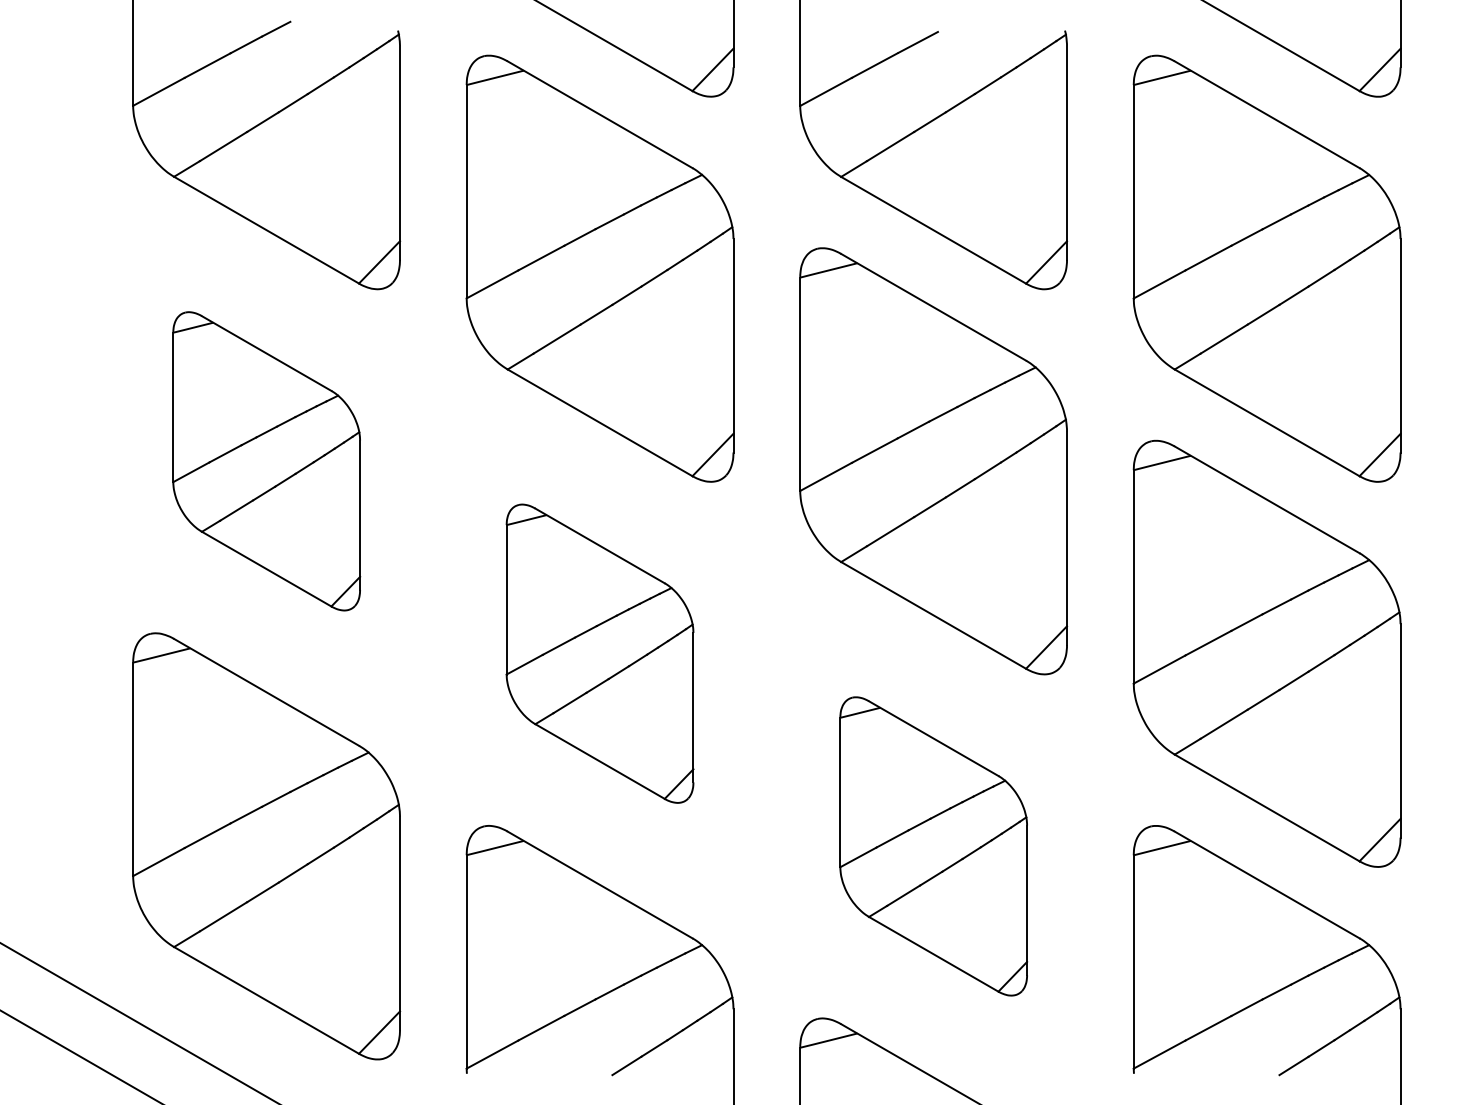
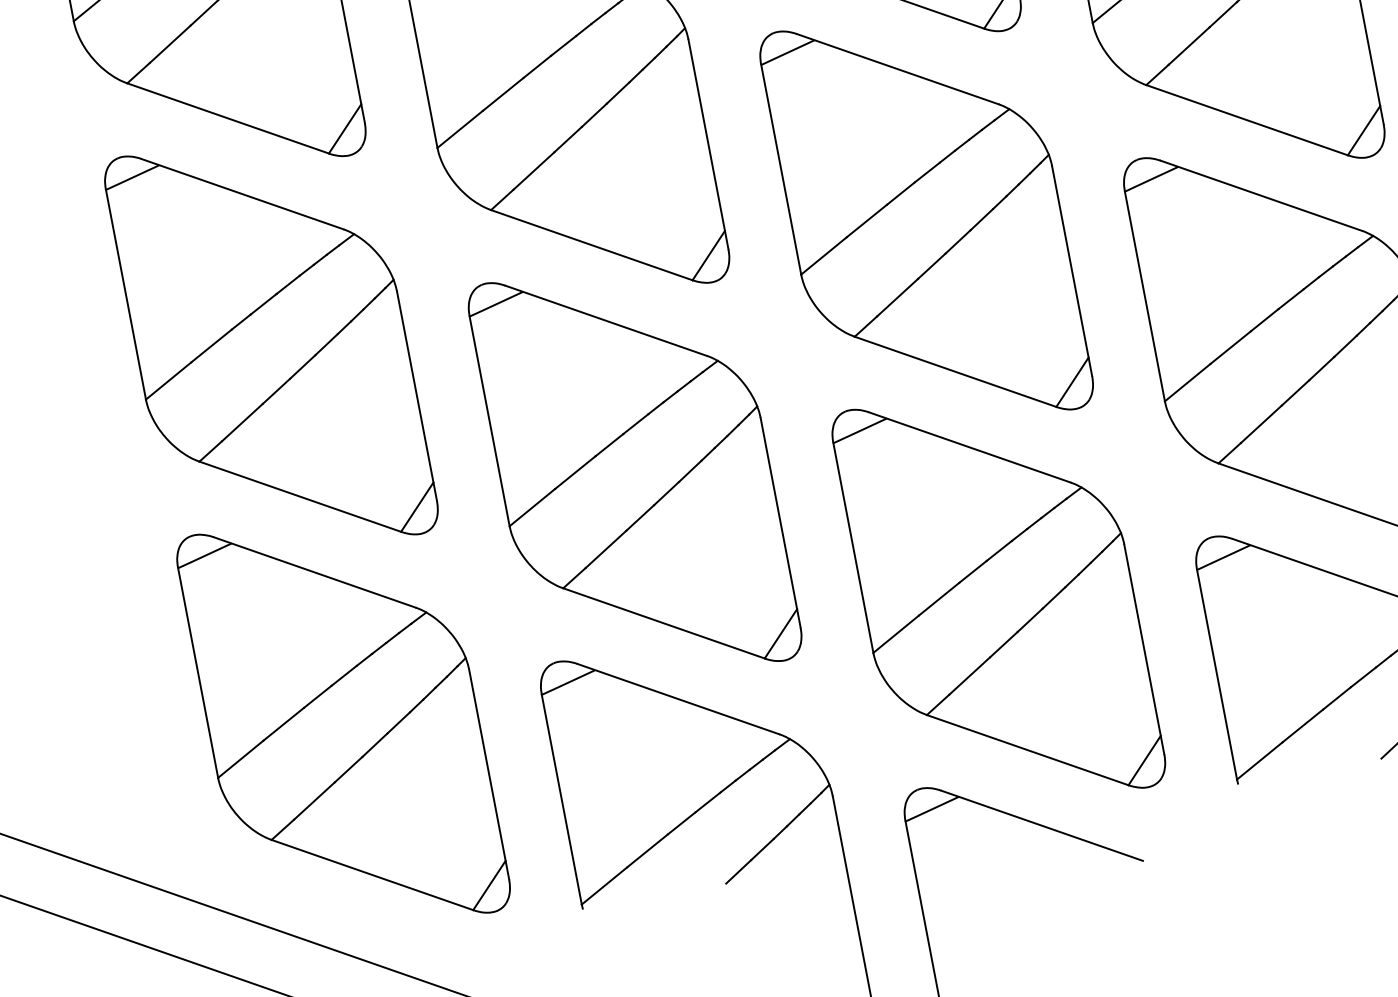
part: (266, 461) -> (271, 345), size x1.43
part: (599, 653) -> (634, 471), size x1.43
part: (933, 846) -> (998, 598), size x1.43

